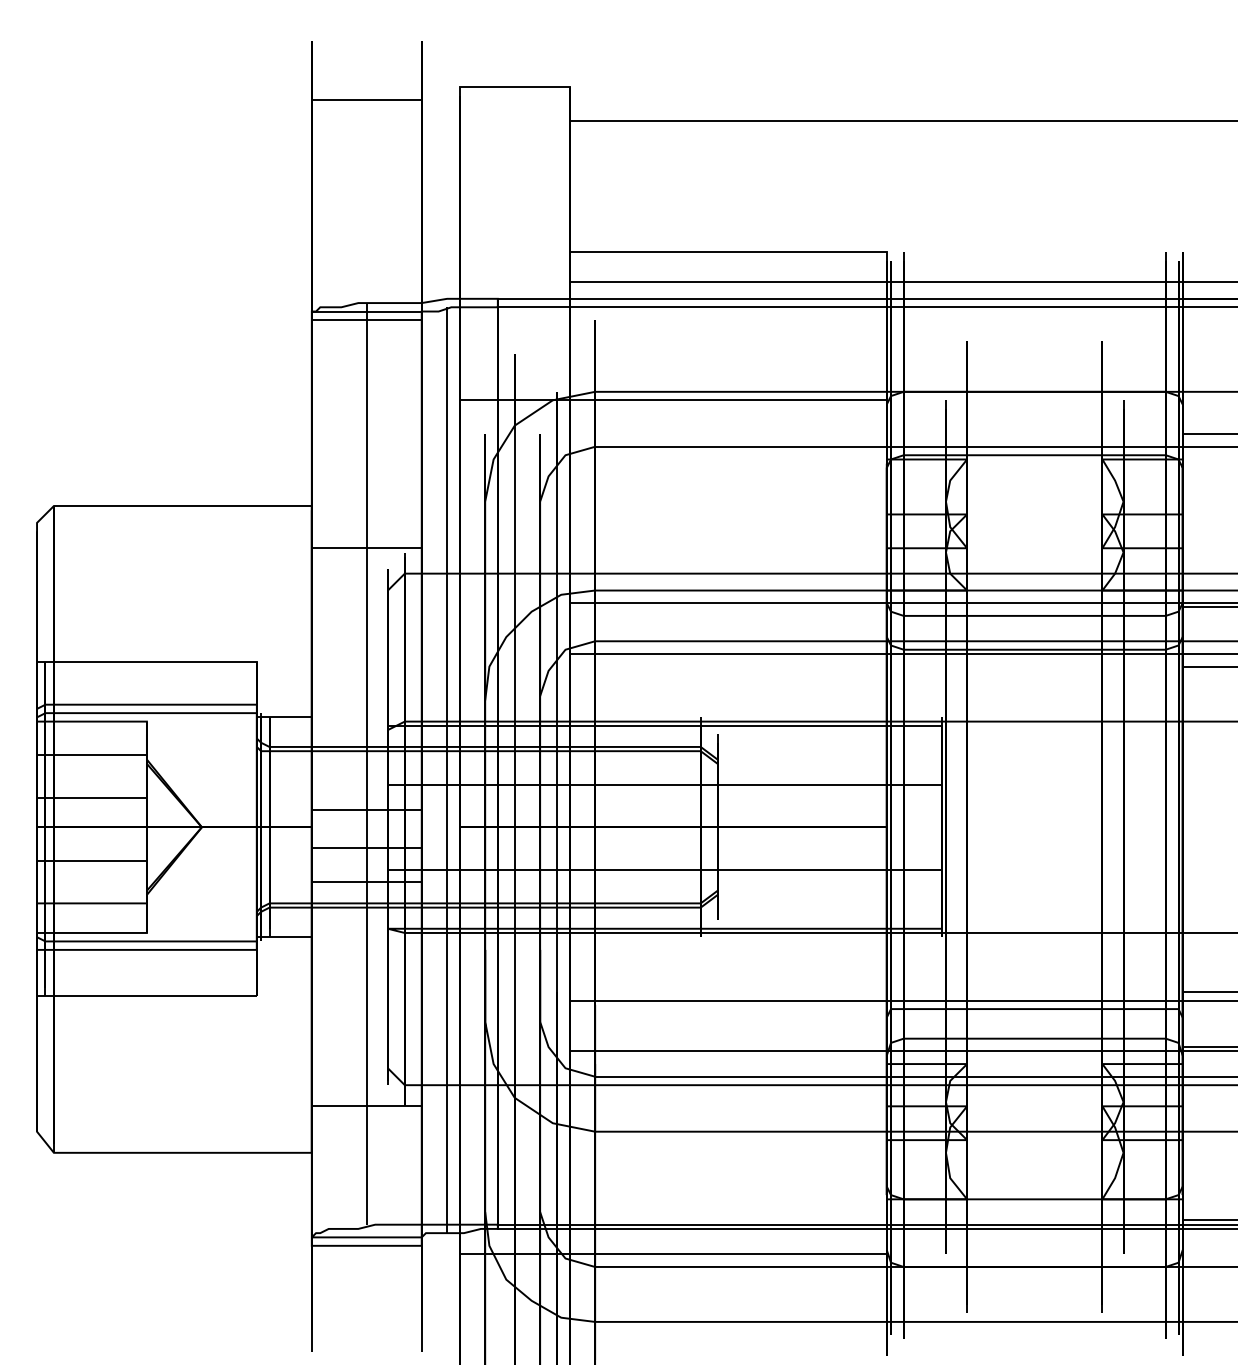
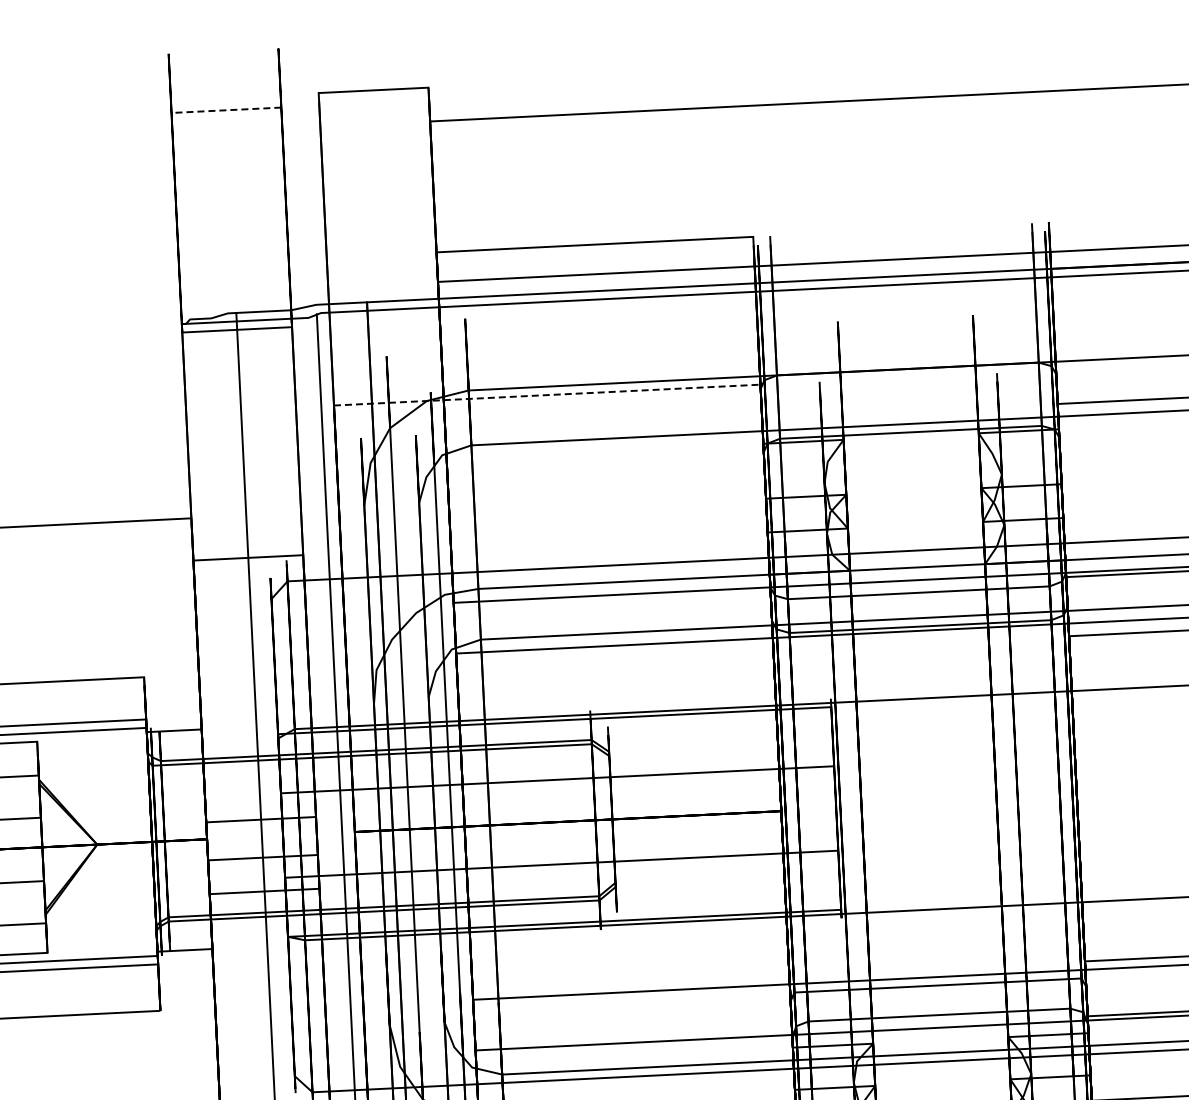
line: (366, 100) -> (226, 110), solid -> dashed
line: (673, 400) -> (547, 395), solid -> dashed

